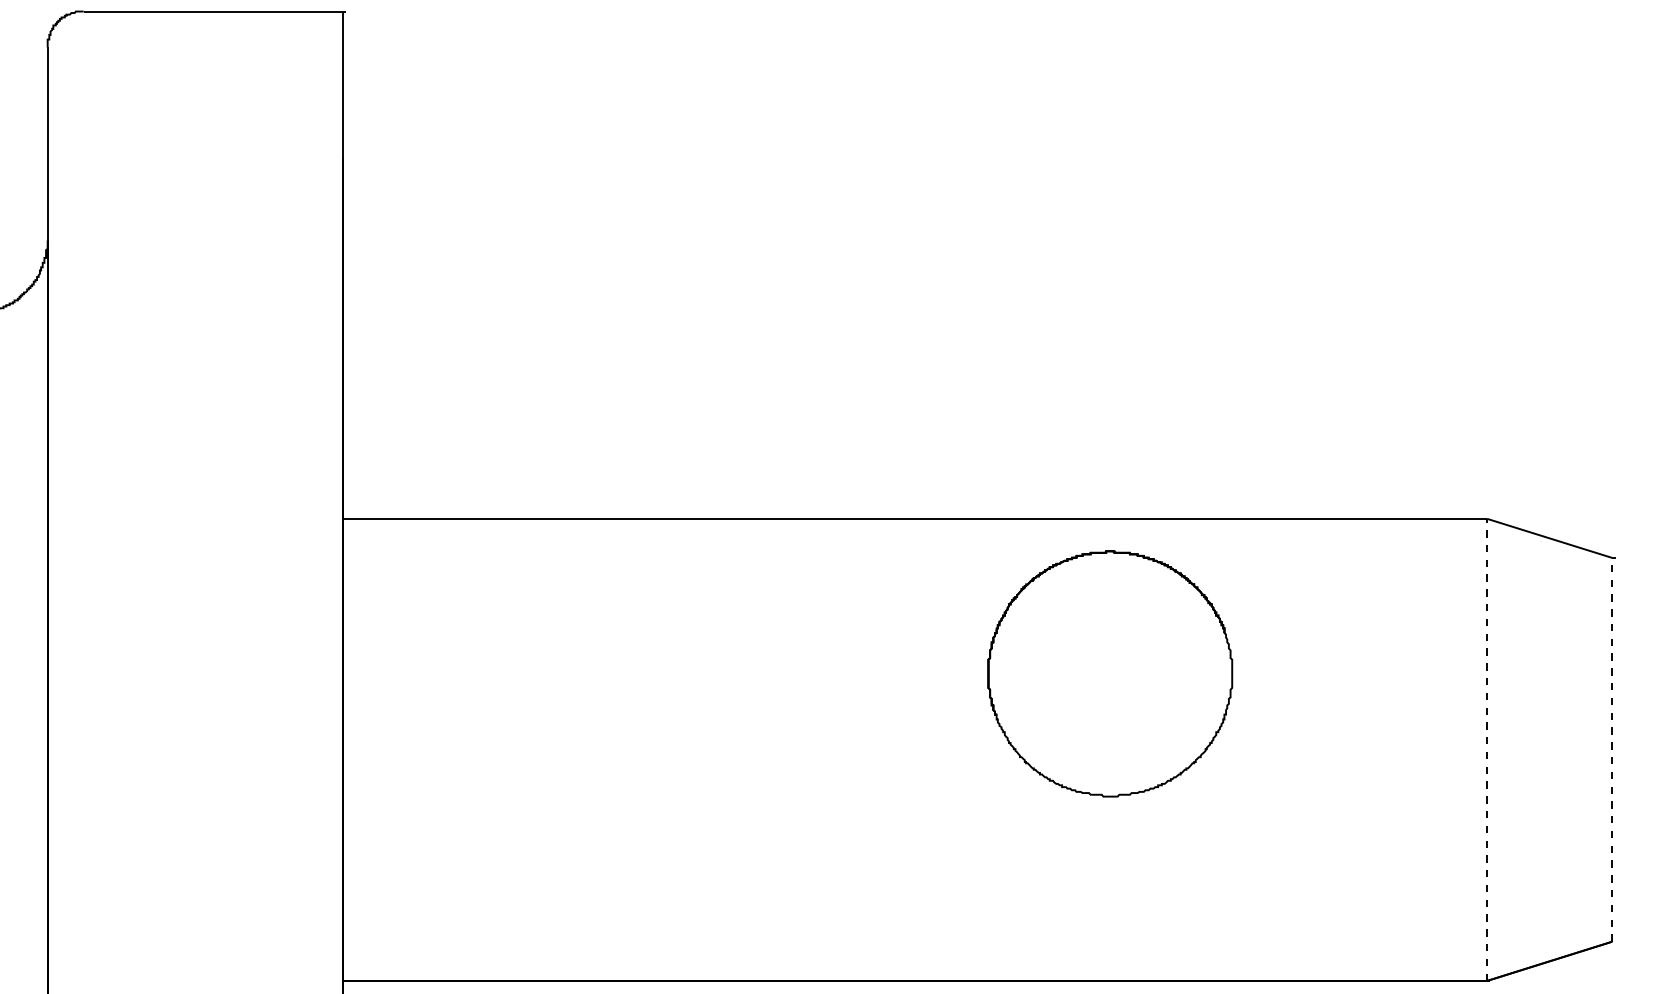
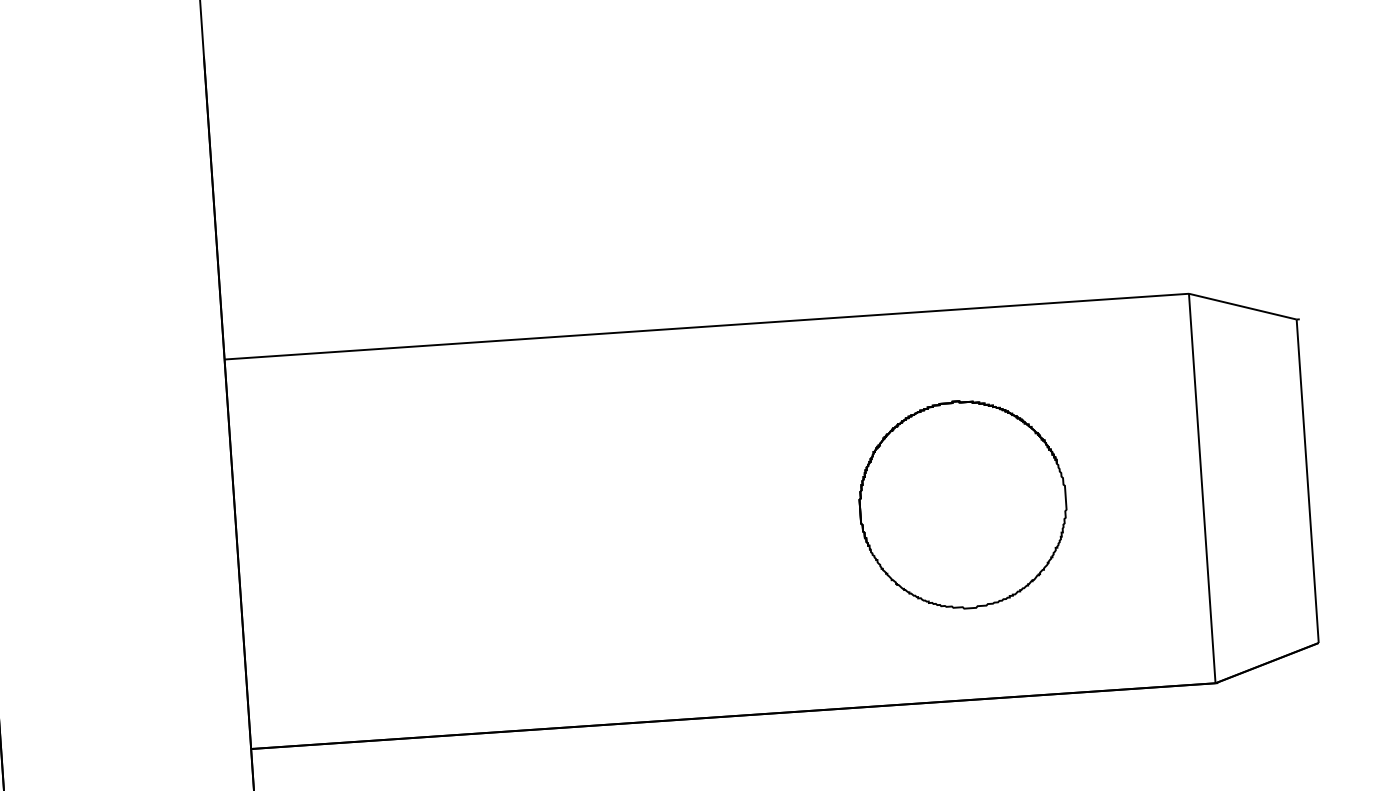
part: (1110, 673) -> (963, 504), moved
line: (1487, 749) -> (1202, 488), dashed -> solid
line: (1612, 749) -> (1307, 480), dashed -> solid

